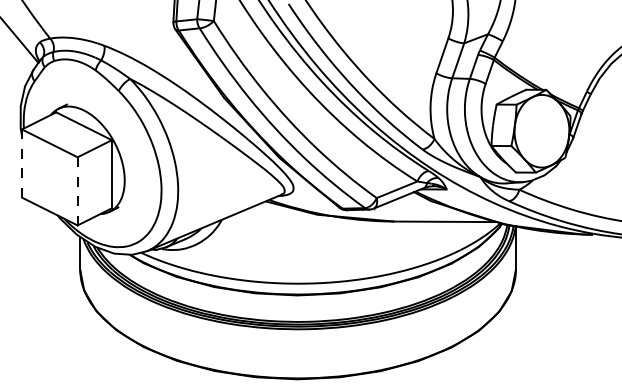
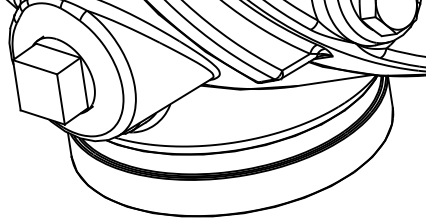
line: (22, 164) -> (17, 85), dashed -> solid
line: (77, 190) -> (60, 98), dashed -> solid

